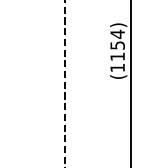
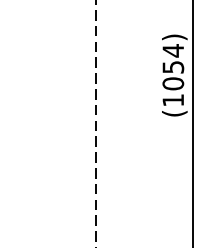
text: (117, 56) -> (173, 83), (1154) -> (1054)

